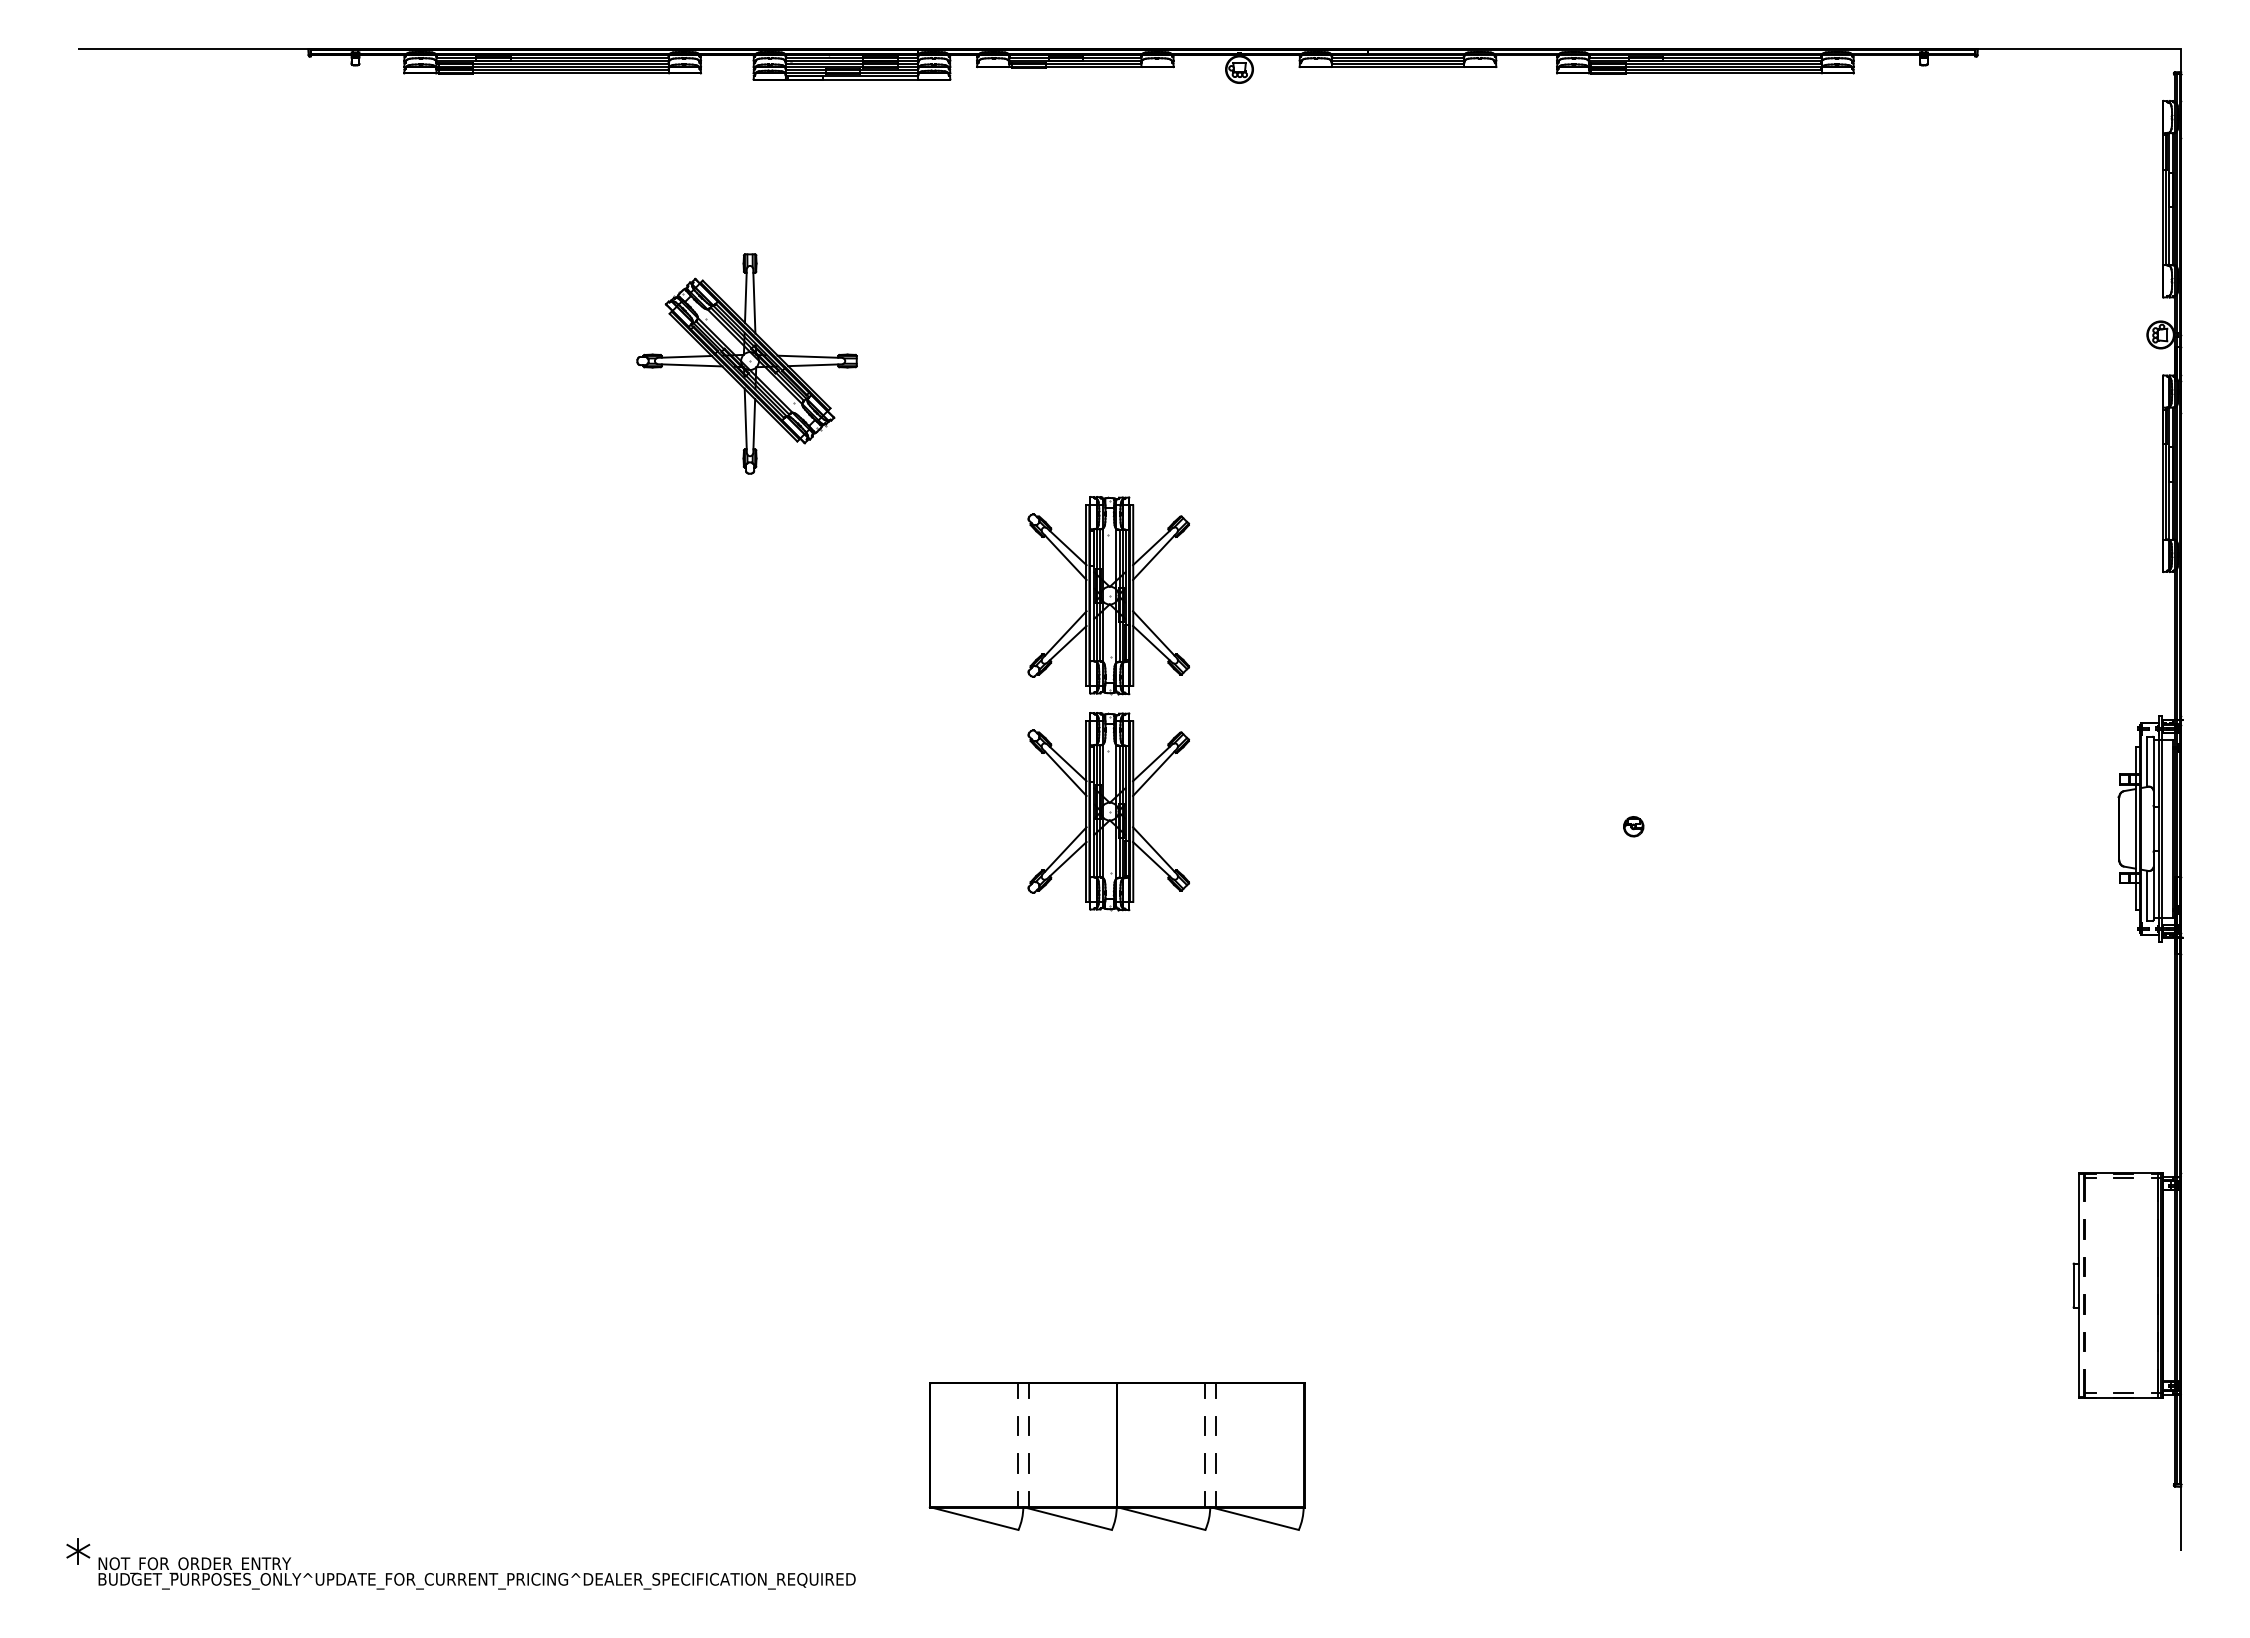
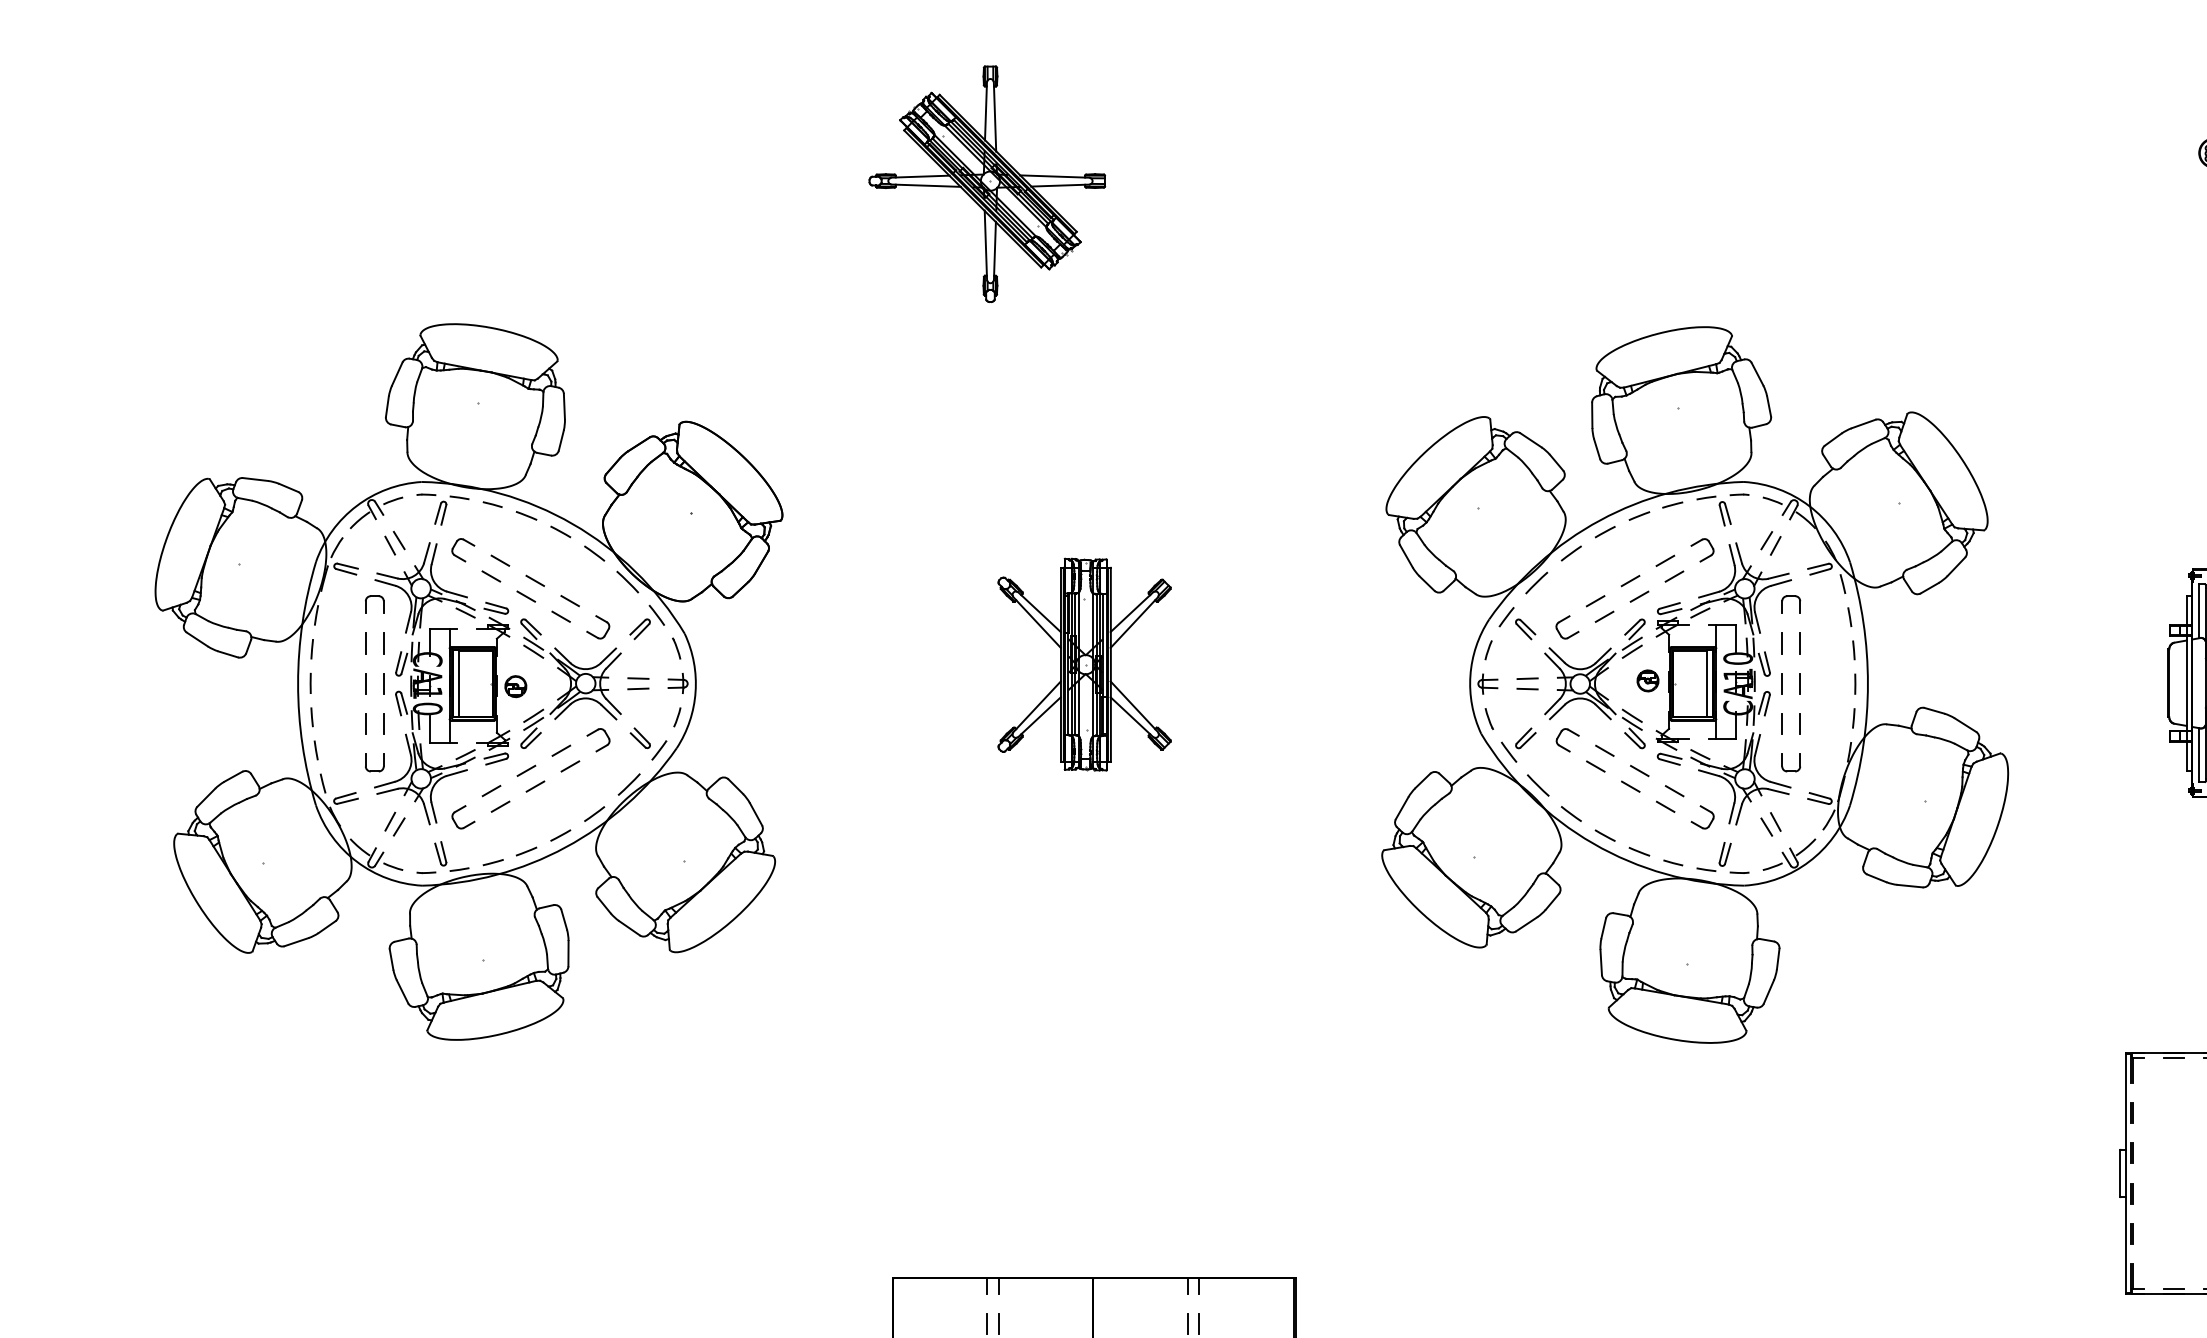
part: (746, 363) -> (986, 183), moved
part: (1108, 595) -> (1084, 432), removed
part: (535, 827) -> (469, 681), added
part: (1677, 830) -> (1695, 684), added

